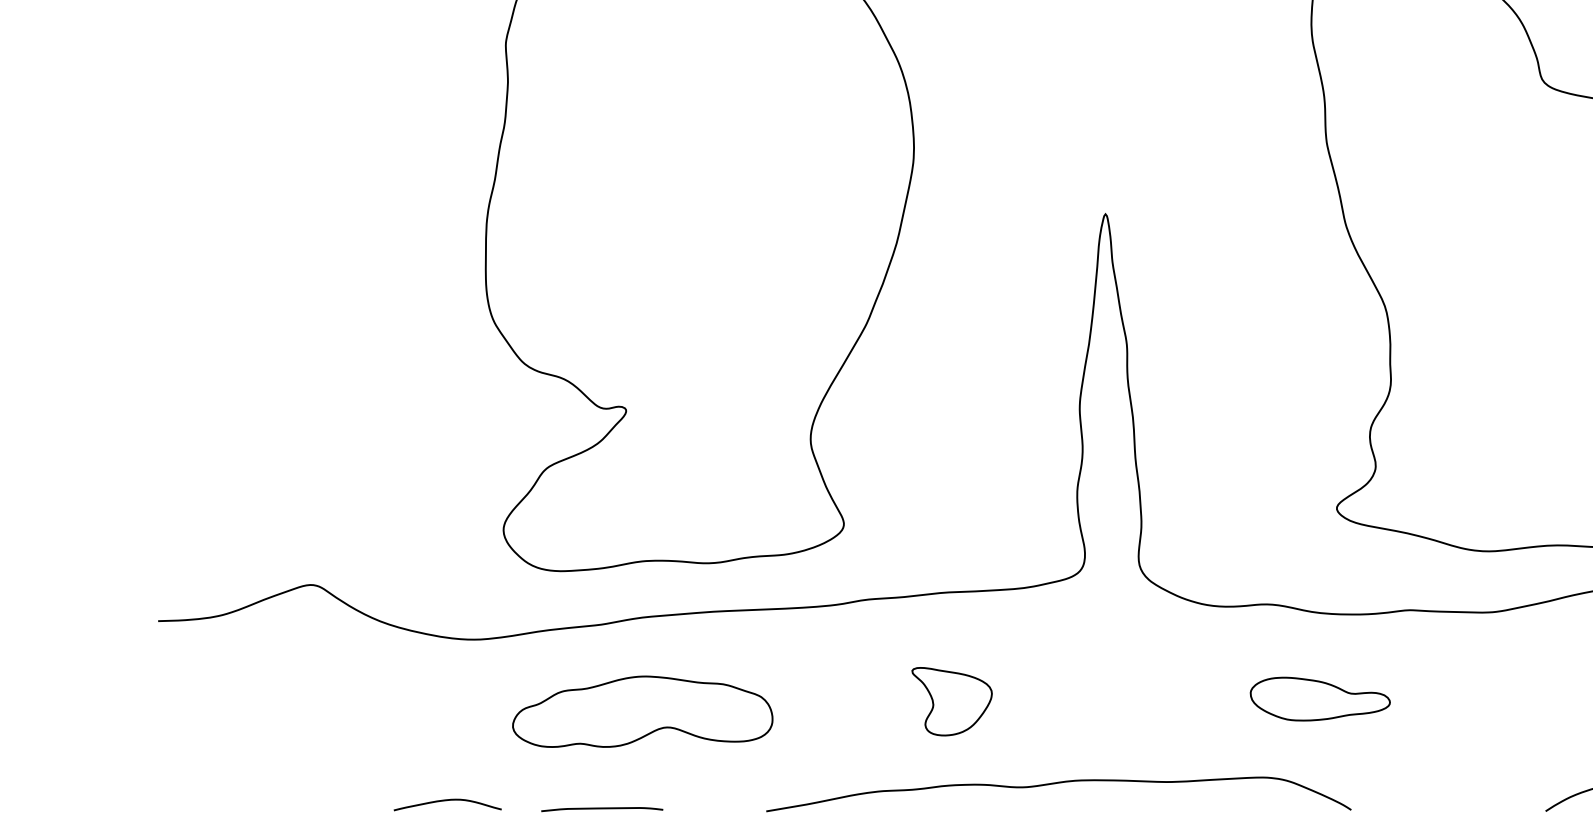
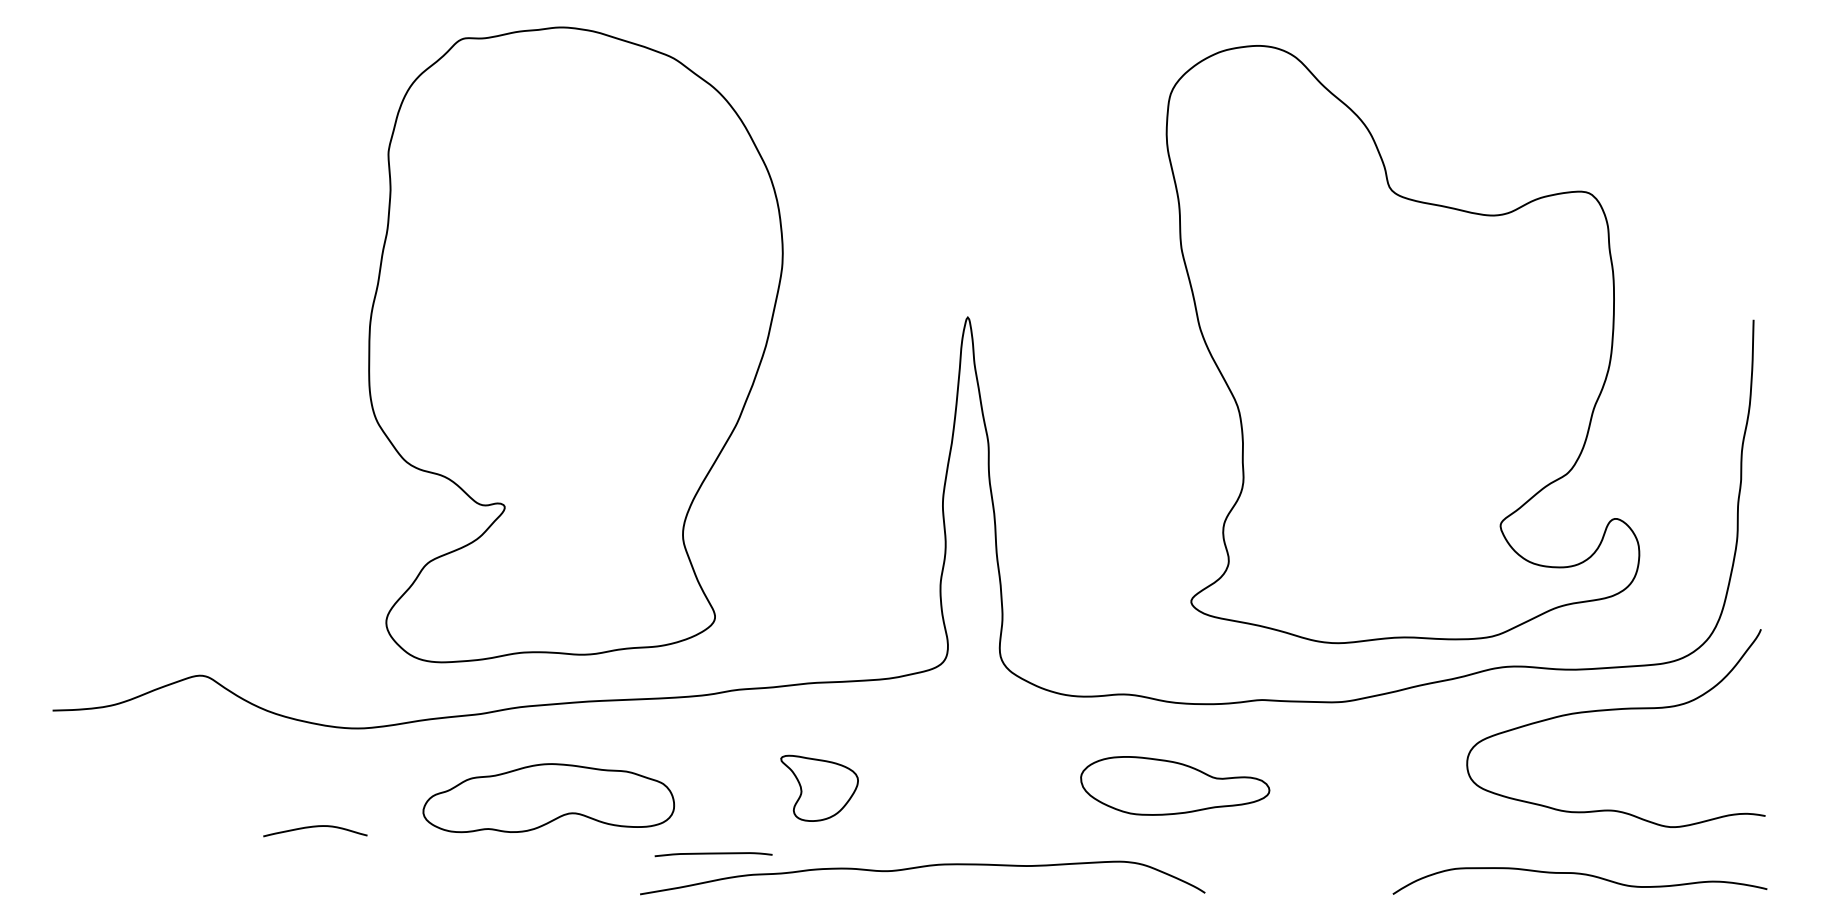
part: (1320, 698) -> (1175, 785), size x1.4
part: (642, 712) -> (548, 798), moved
curve: (447, 801) -> (315, 827), moved
curve: (602, 809) -> (713, 854), moved

